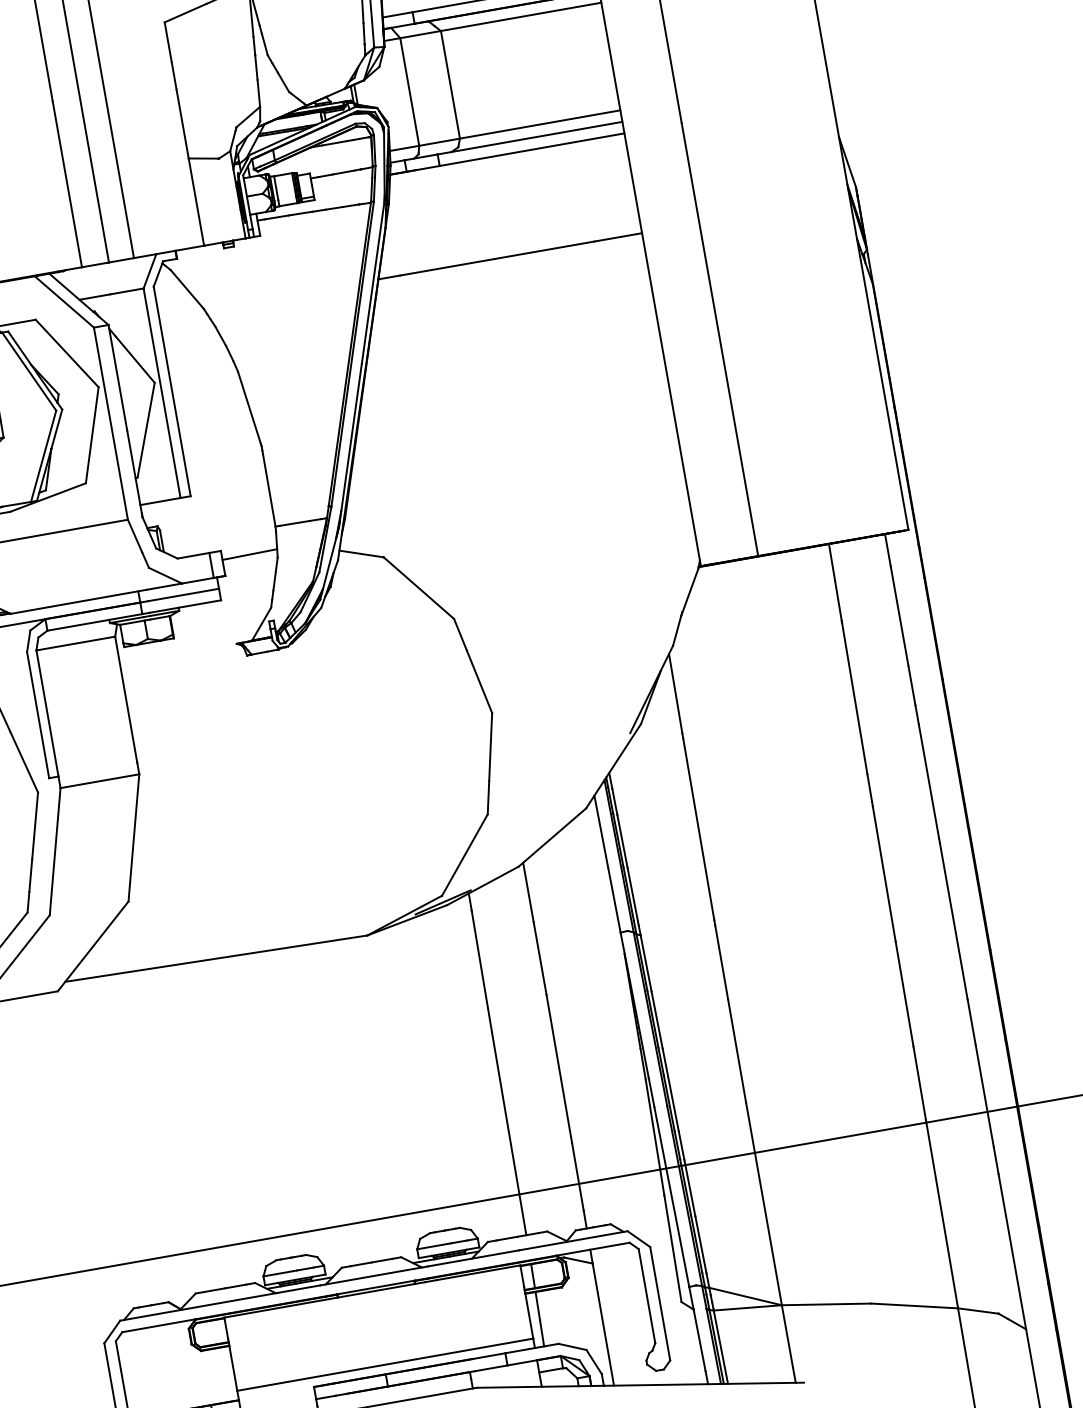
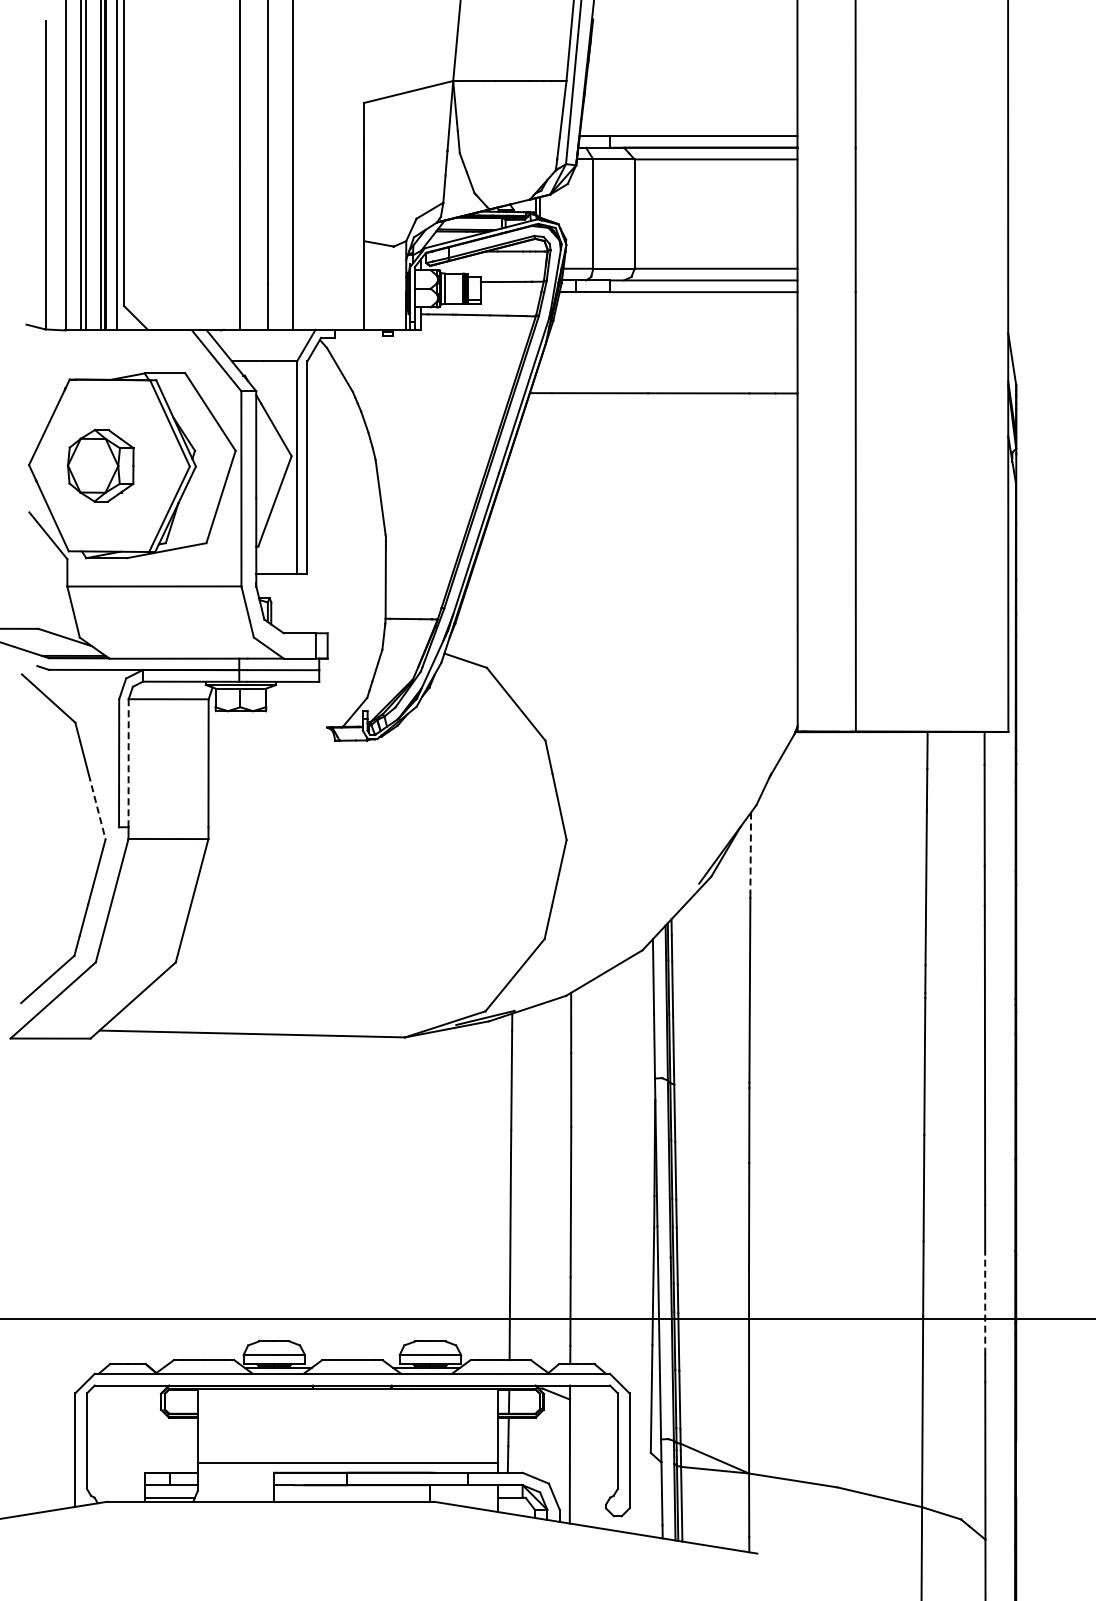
line: (249, 554) -> (355, 641), removed
line: (675, 694) -> (750, 853), solid -> dashed
line: (47, 712) -> (128, 762), solid -> dashed
line: (24, 762) -> (97, 807), solid -> dashed
line: (985, 1096) -> (985, 1303), solid -> dashed

